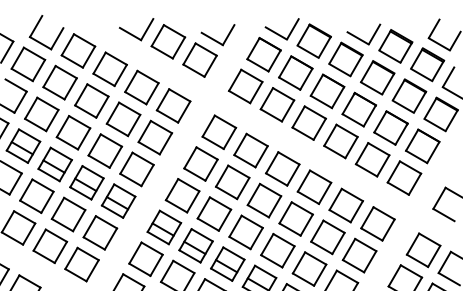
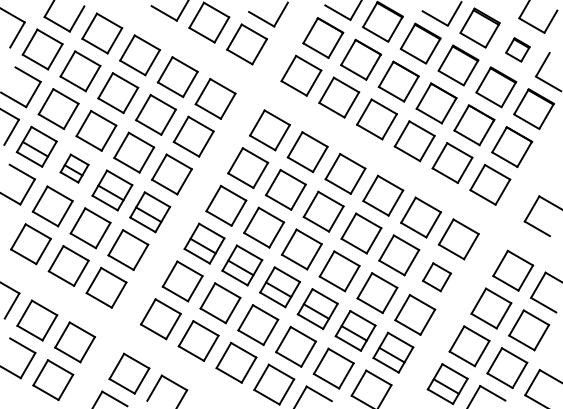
part: (427, 64) -> (517, 49), size x0.6
part: (55, 164) -> (74, 168), size x0.7
part: (359, 255) -> (436, 277), size x0.7

